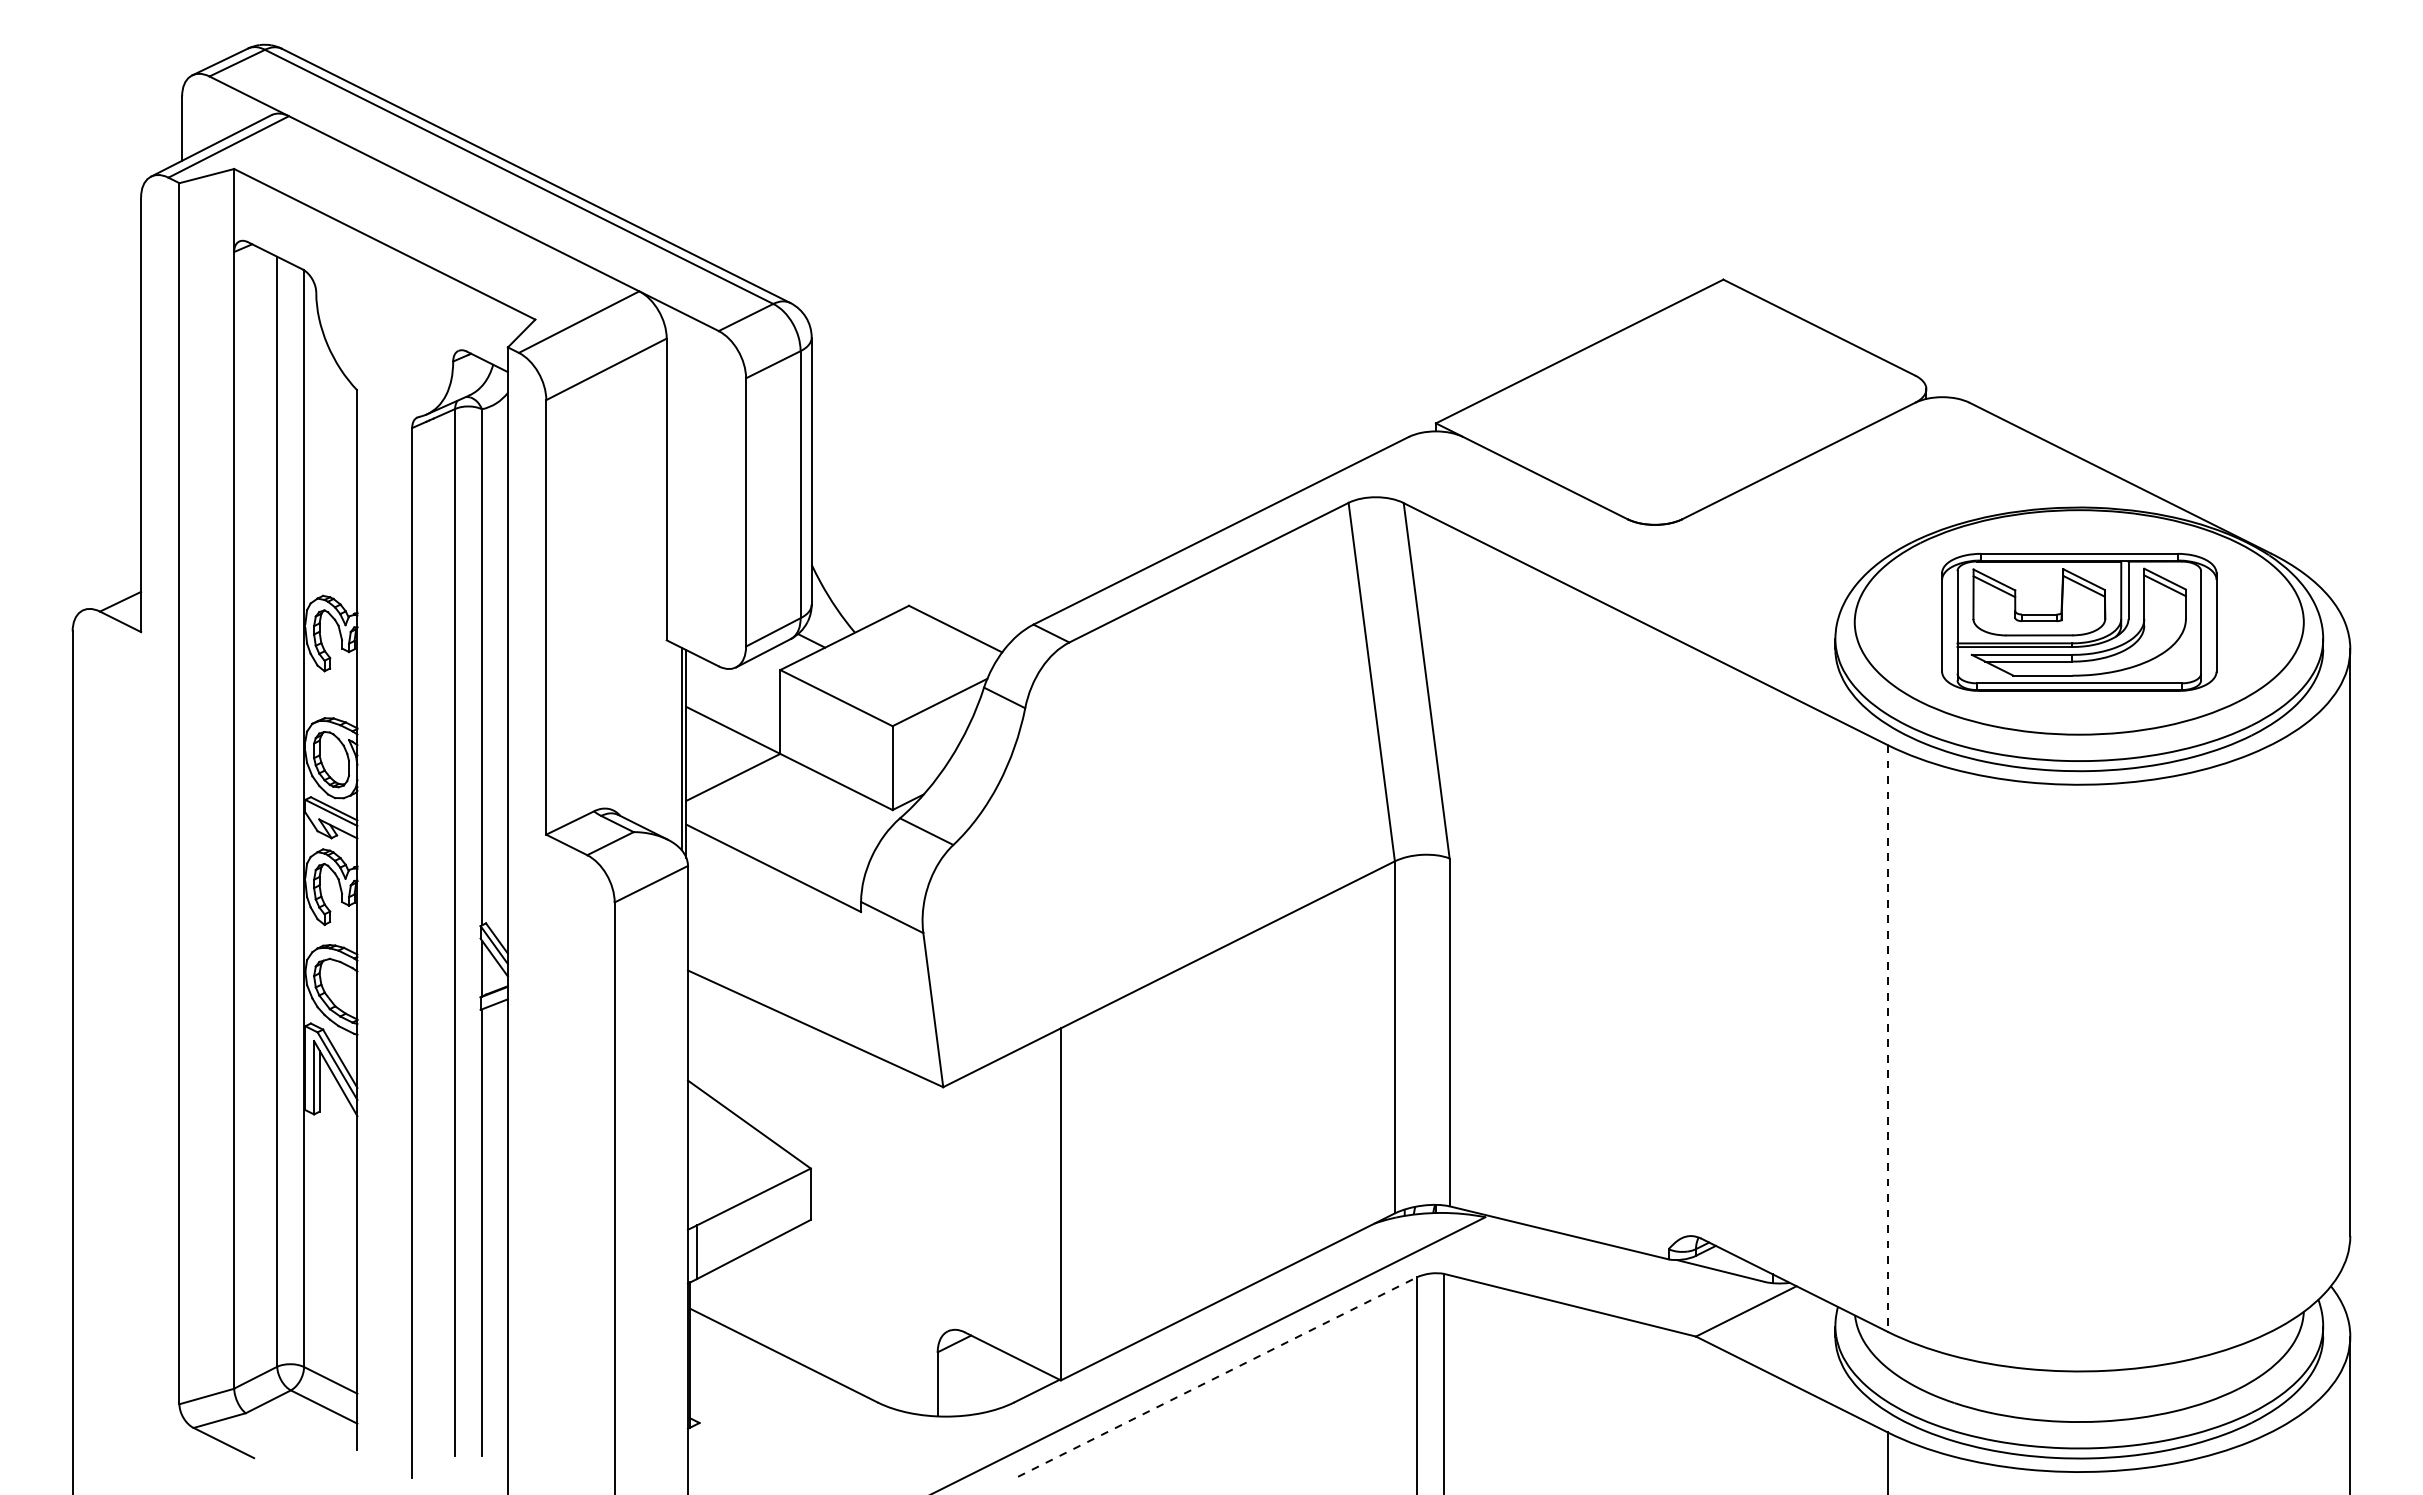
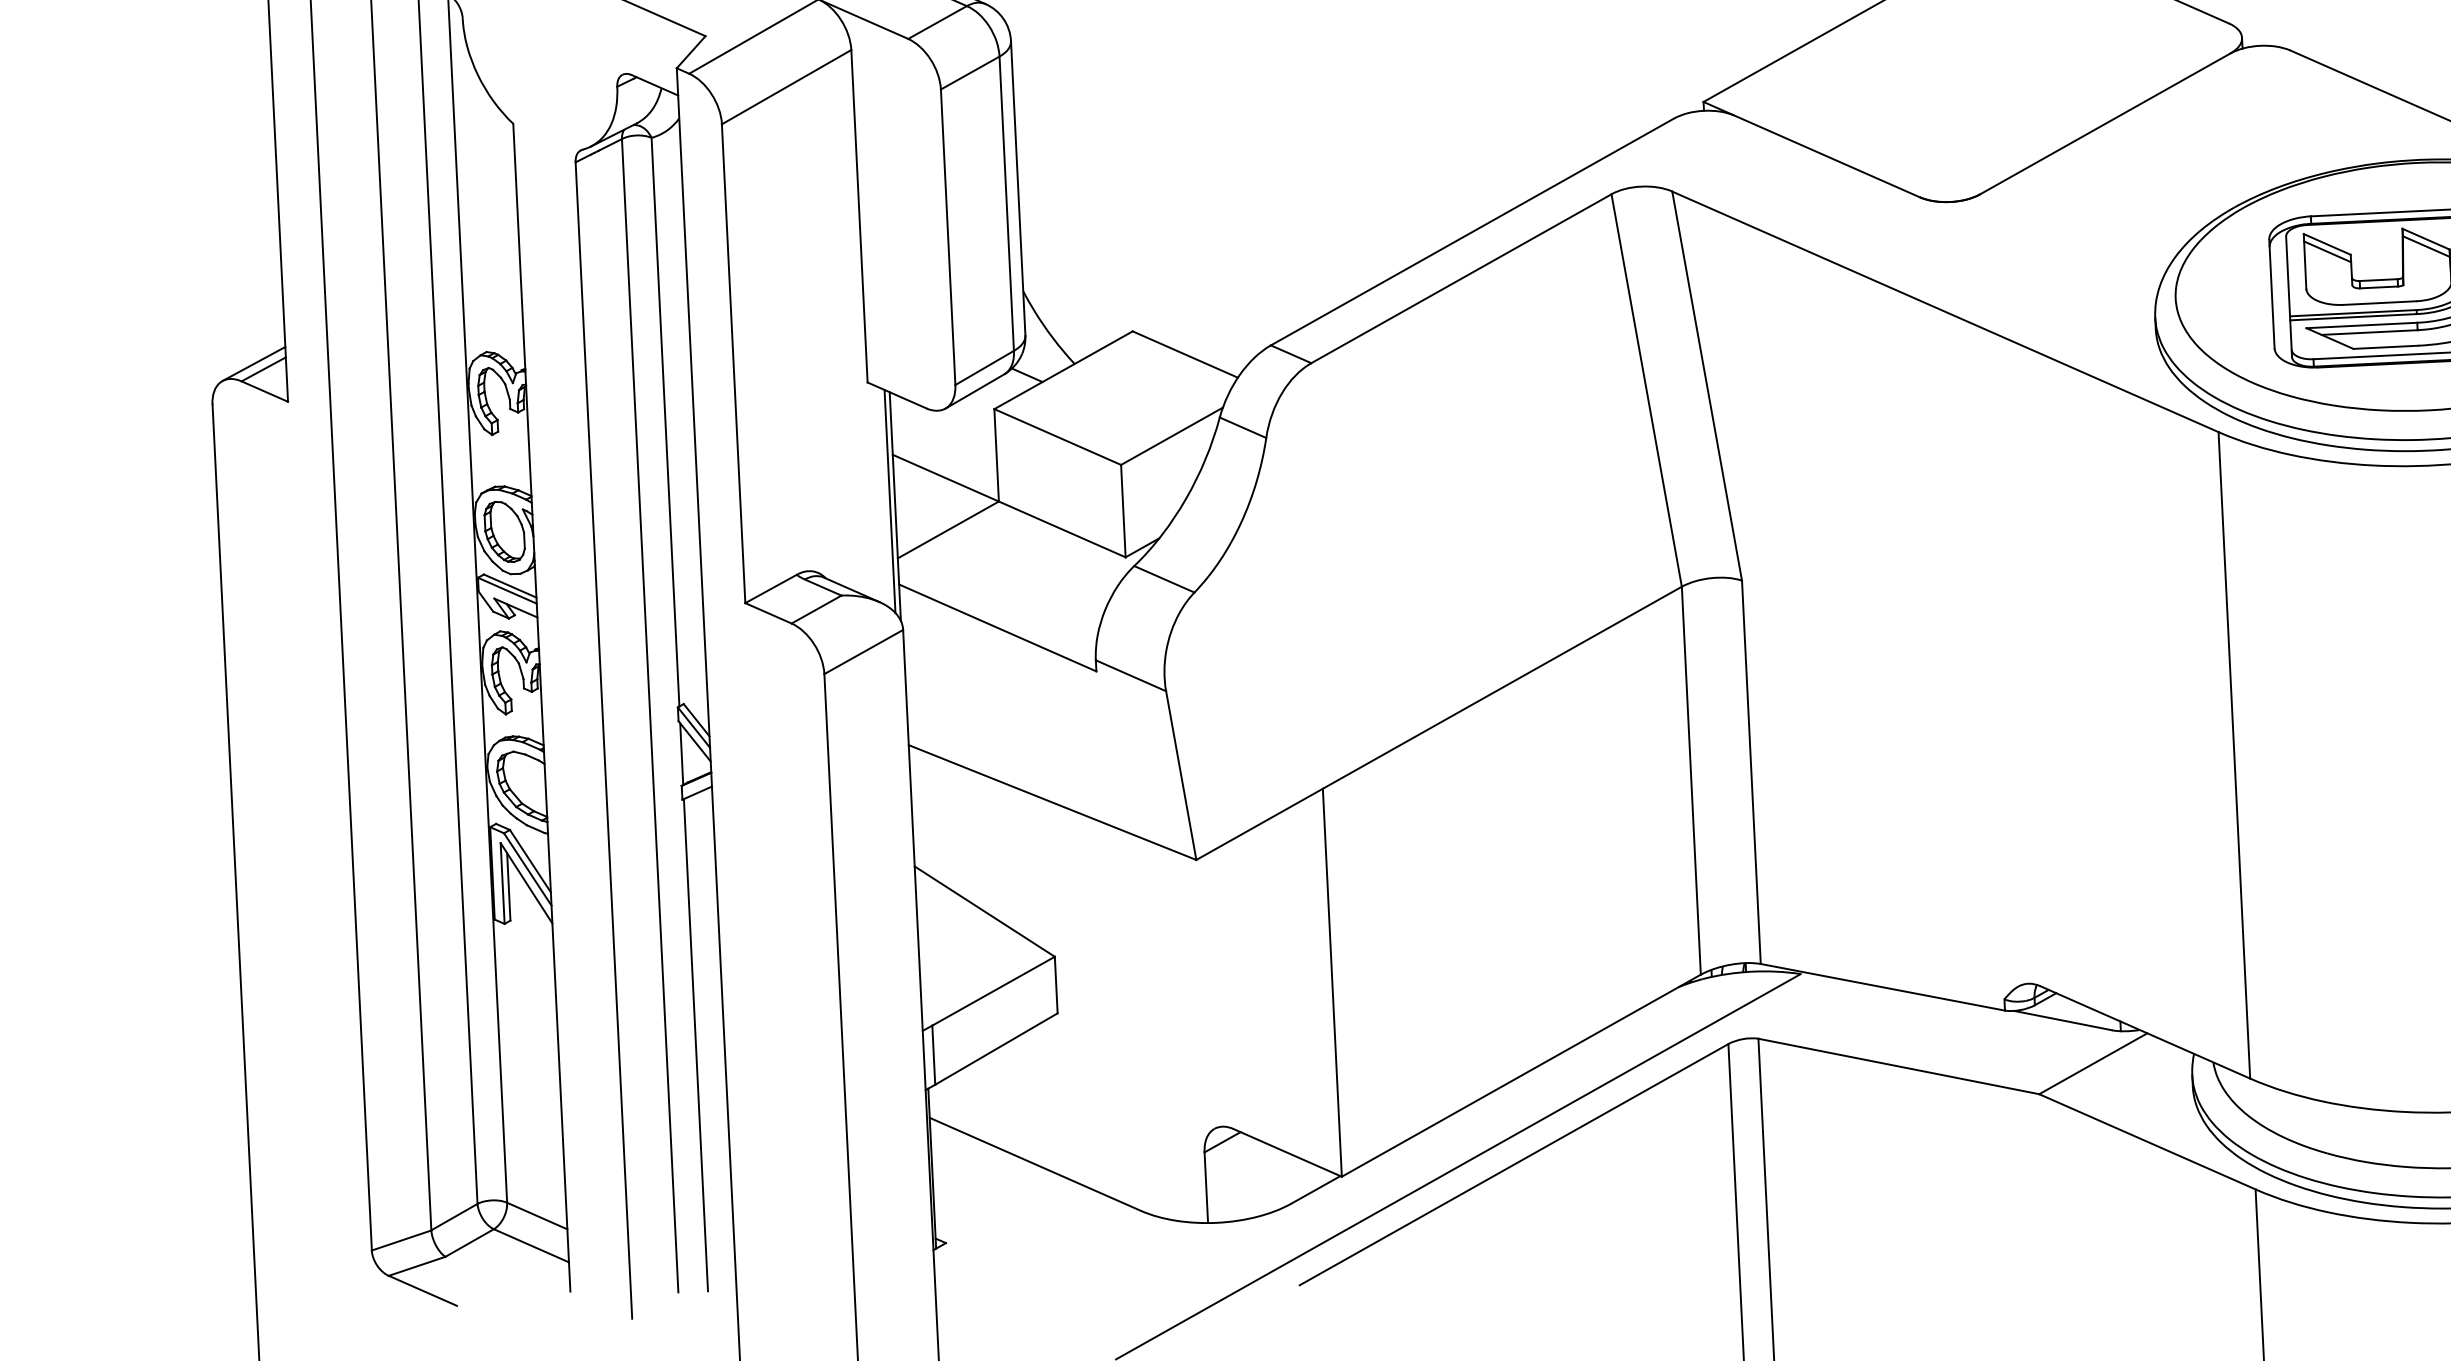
line: (111, 596) -> (253, 364), added
line: (1887, 1038) -> (2234, 755), dashed -> solid
line: (1217, 1377) -> (1514, 1165), dashed -> solid

